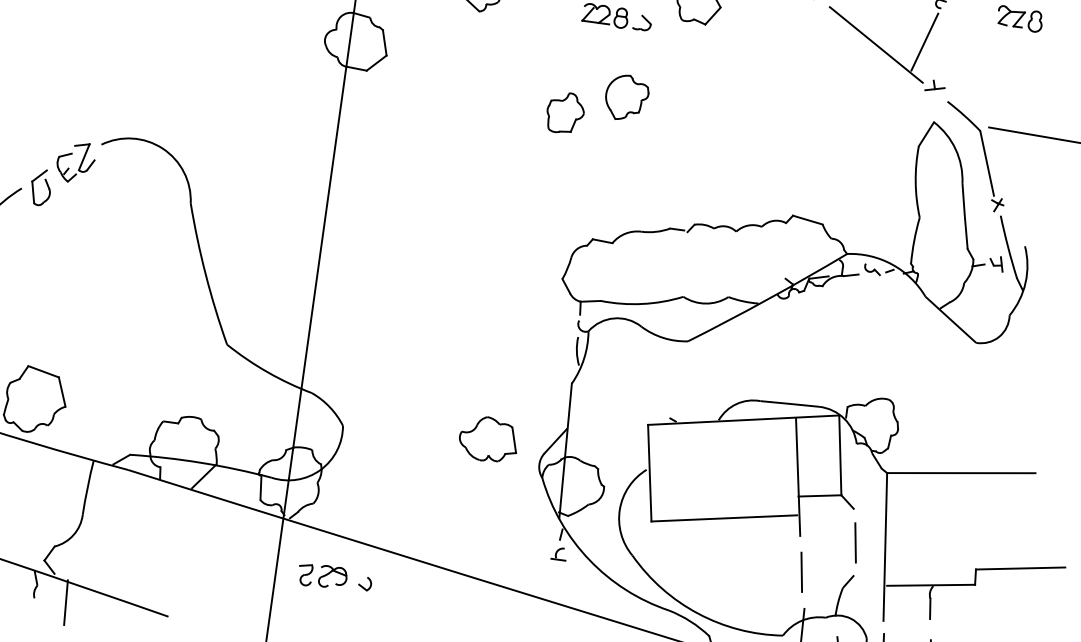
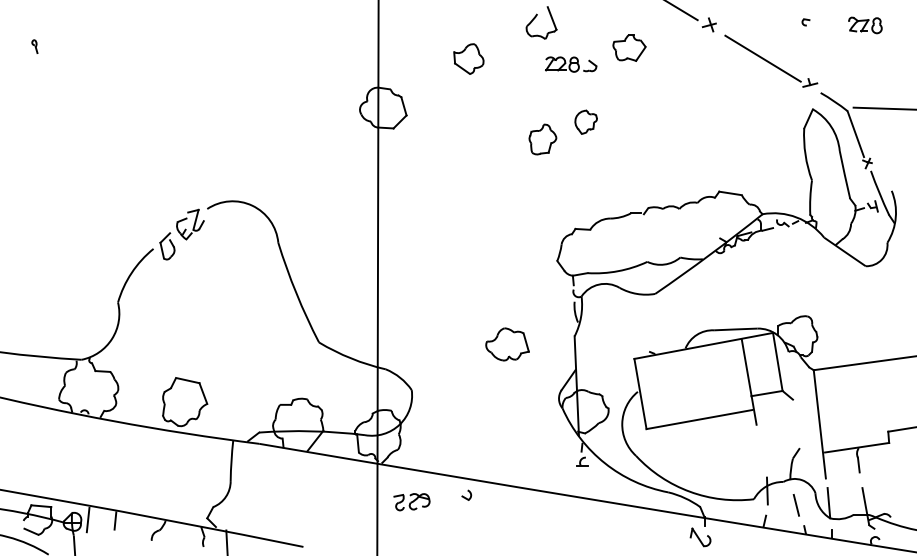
line: (925, 41) -> (798, 51), removed
part: (626, 96) -> (585, 121), size x0.7
part: (488, 439) -> (507, 344), moved
line: (855, 543) -> (797, 424), removed
line: (802, 571) -> (761, 450), removed
part: (364, 582) -> (466, 494), moved

